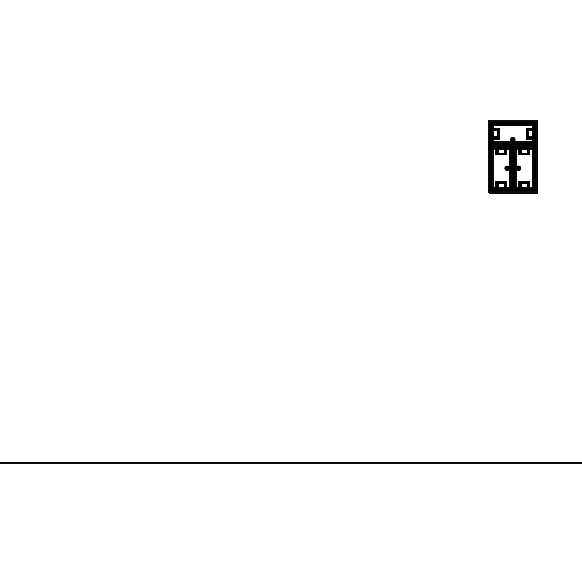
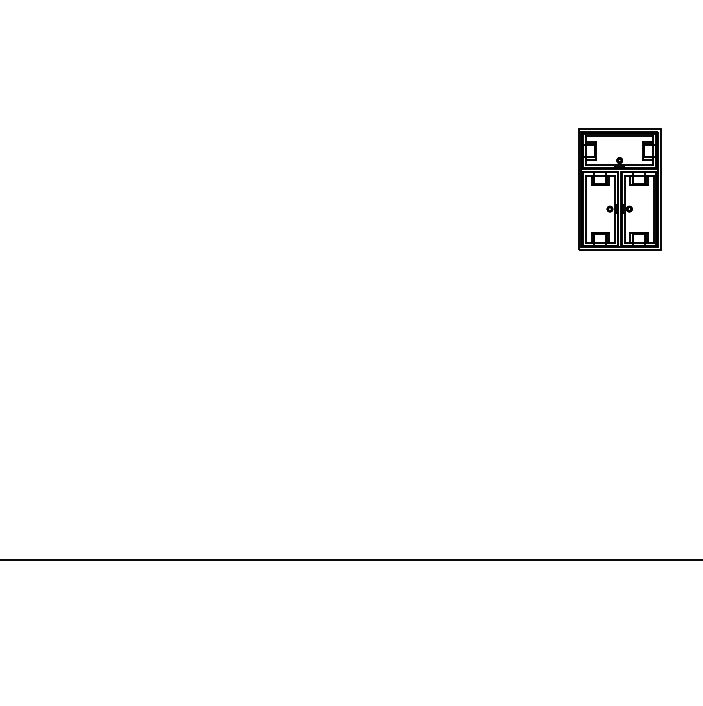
part: (512, 156) -> (619, 189), size x1.4

